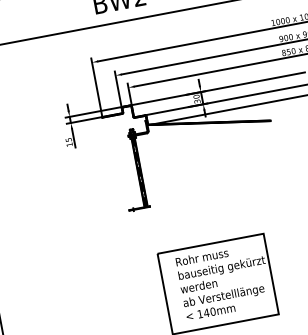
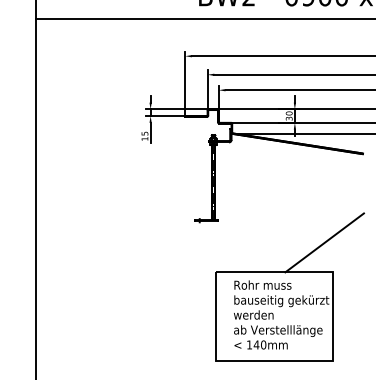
line: (250, 208) -> (324, 242), added

